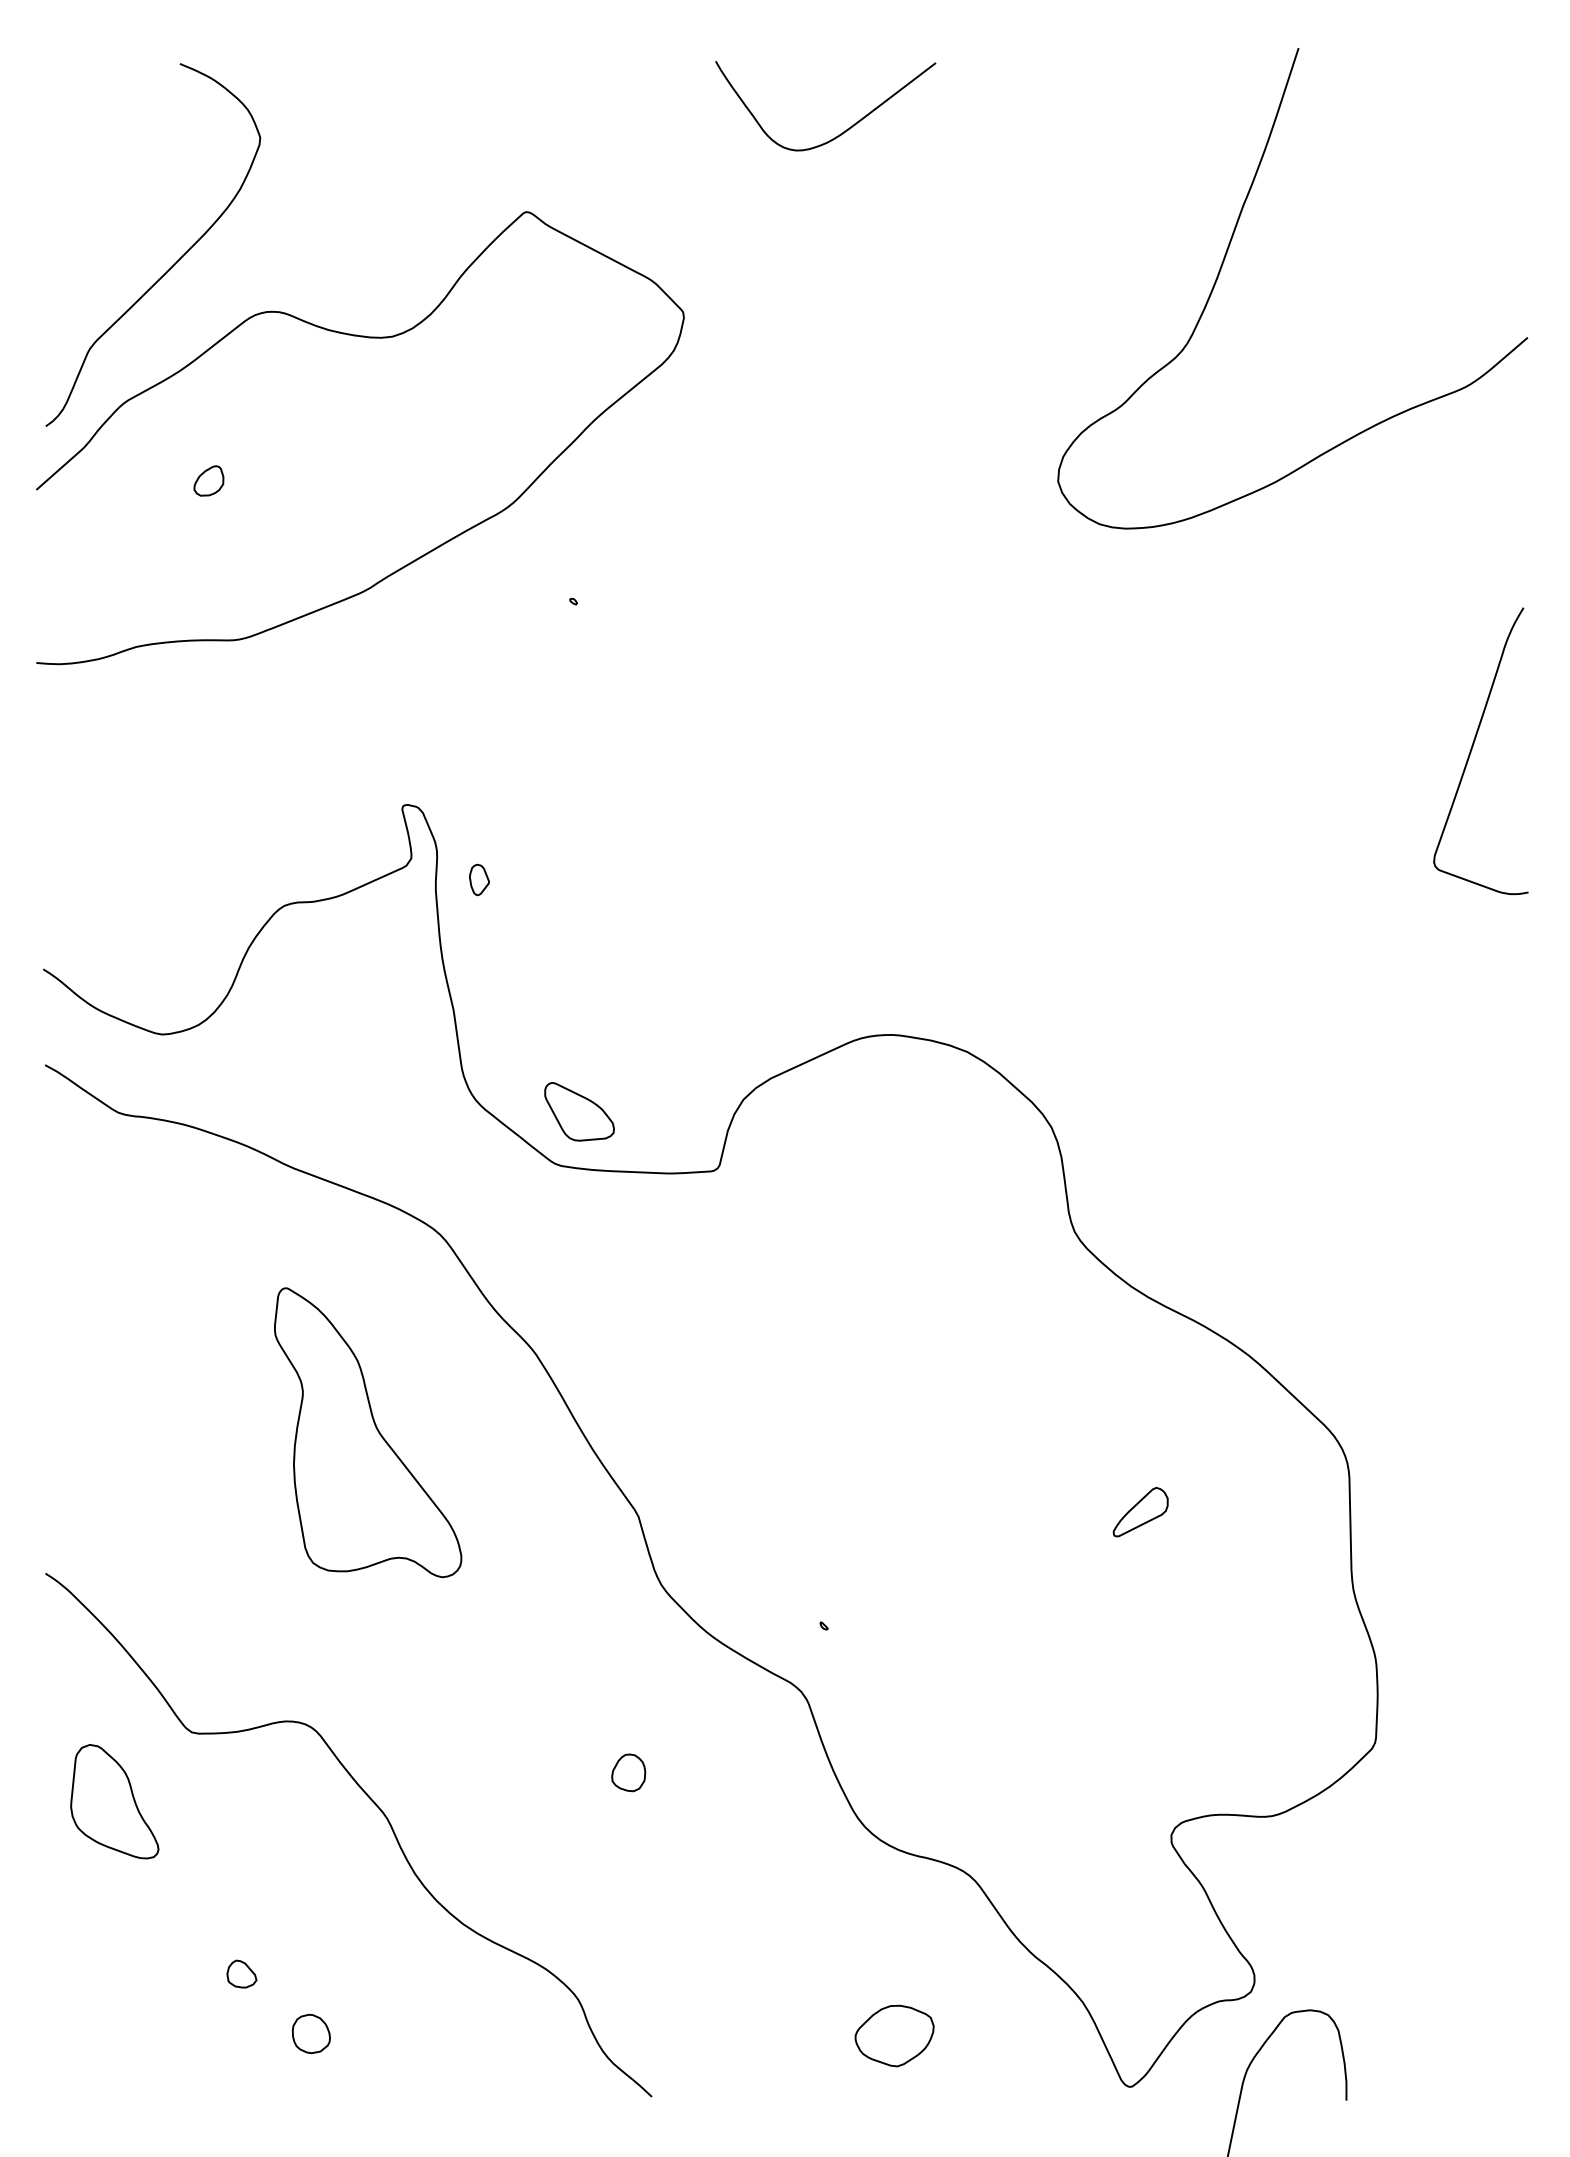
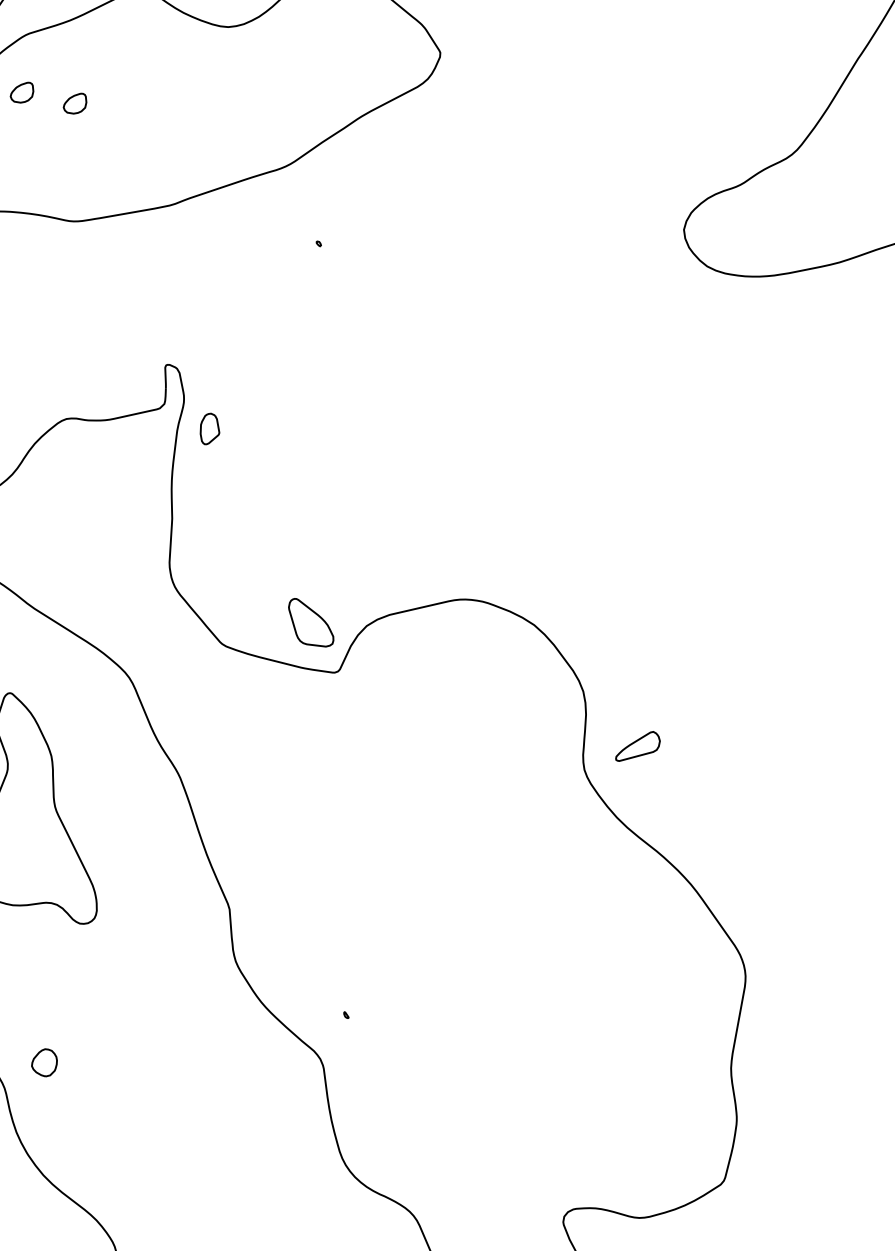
part: (134, 480) -> (22, 91), added
part: (479, 879) -> (210, 429), size x1.4
part: (579, 1111) -> (311, 623), moved
part: (1140, 1512) -> (638, 747), moved
part: (628, 1772) -> (44, 1062), moved

